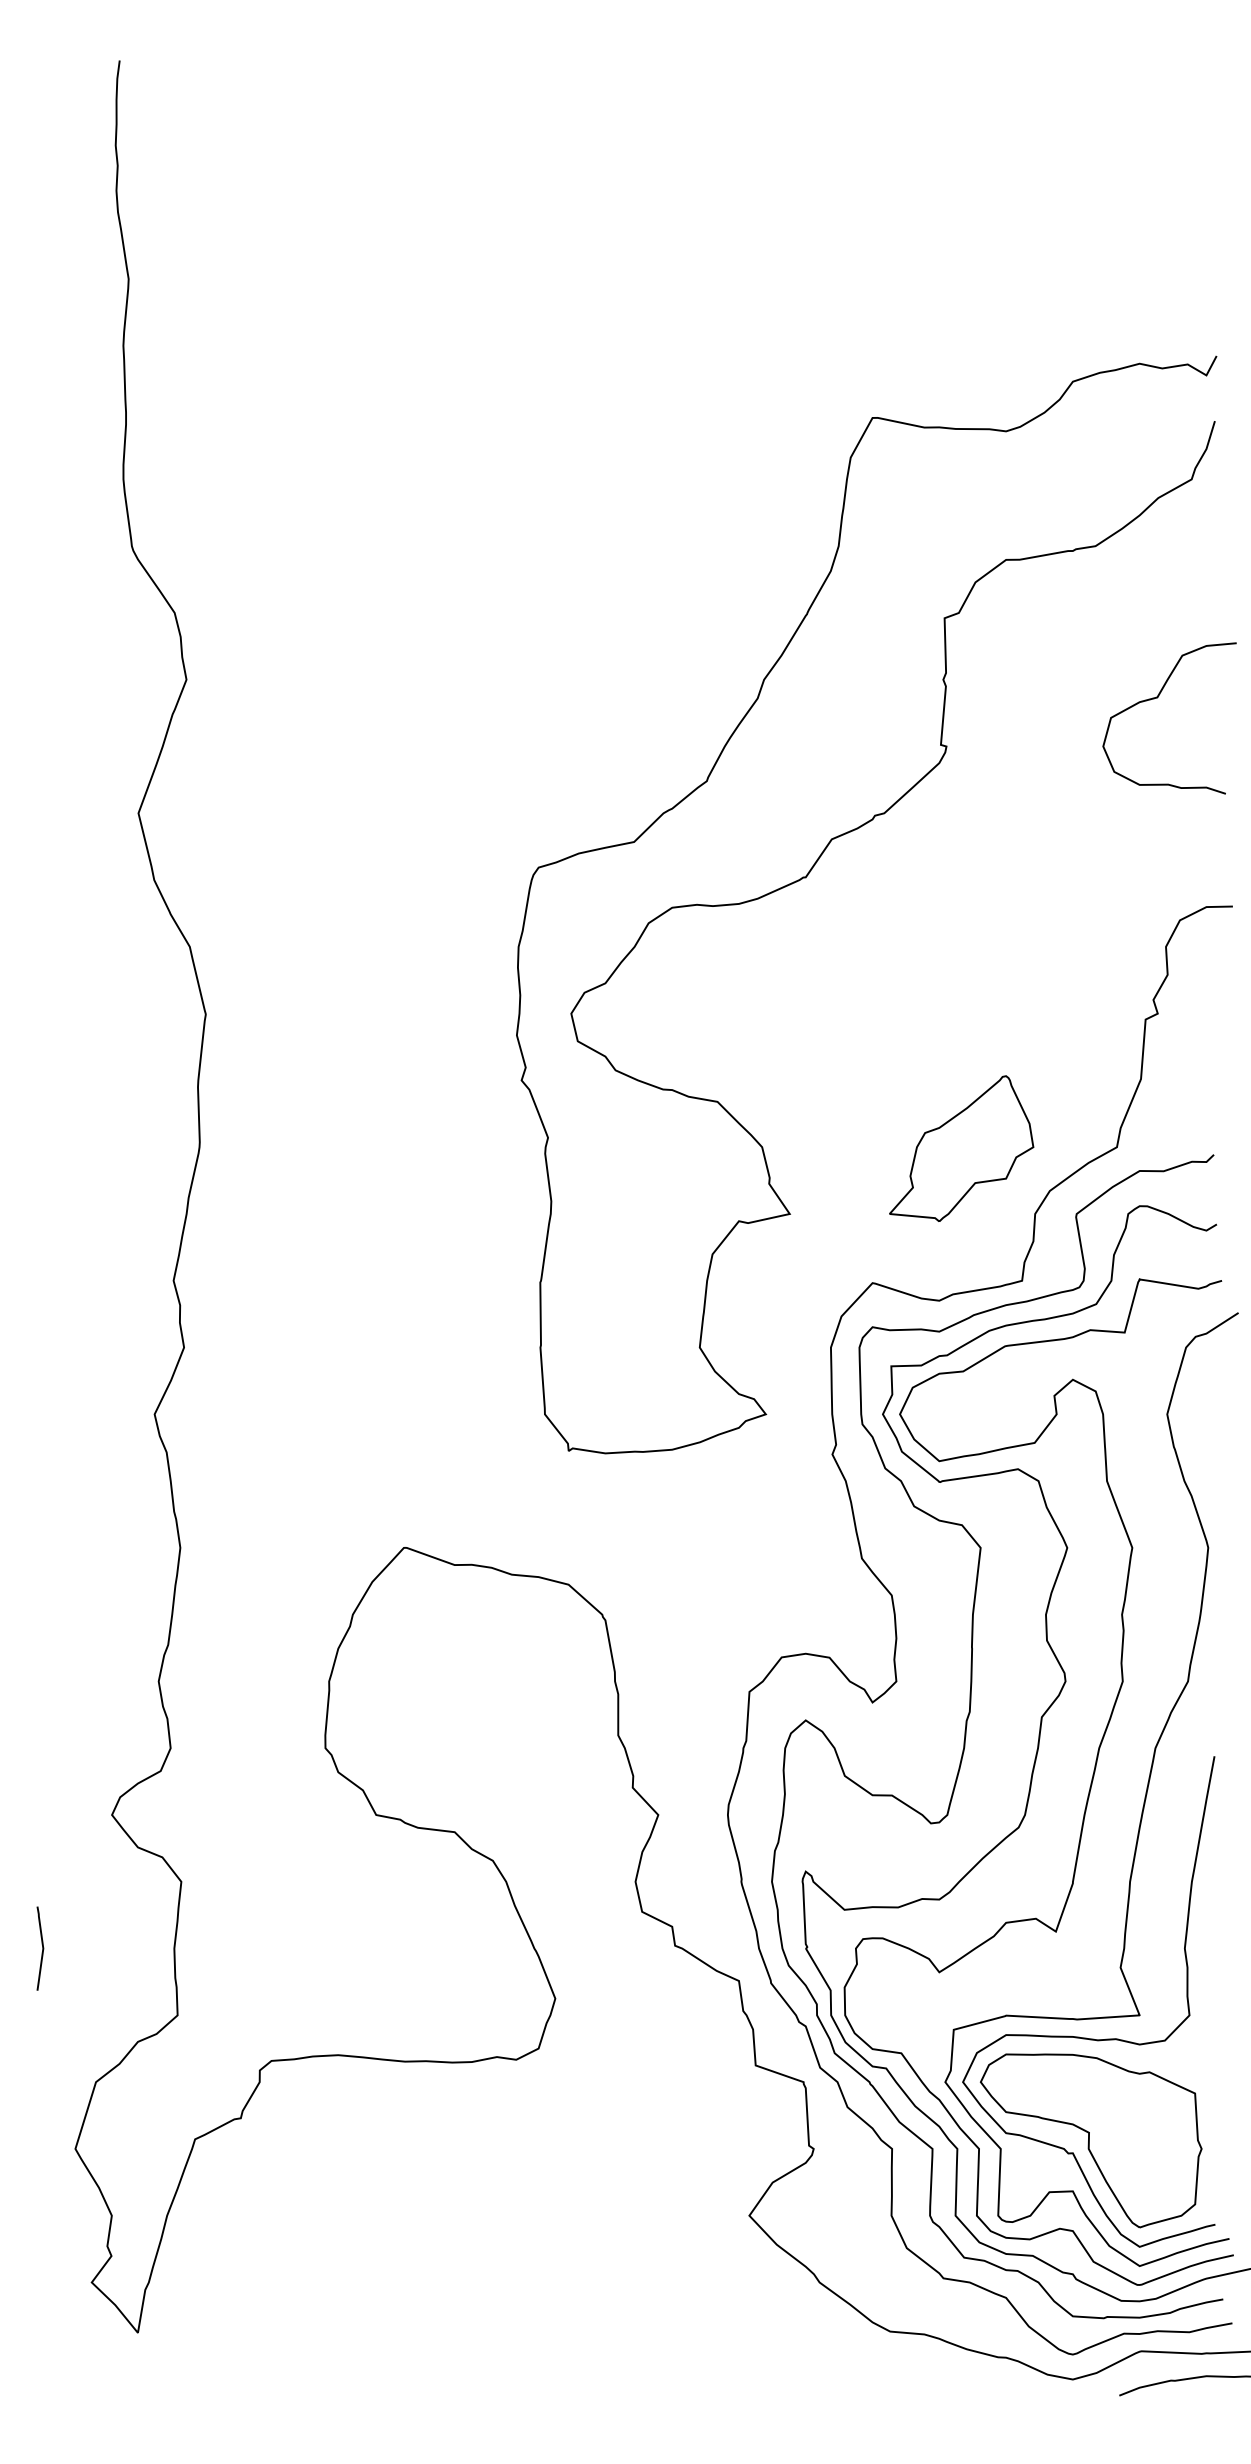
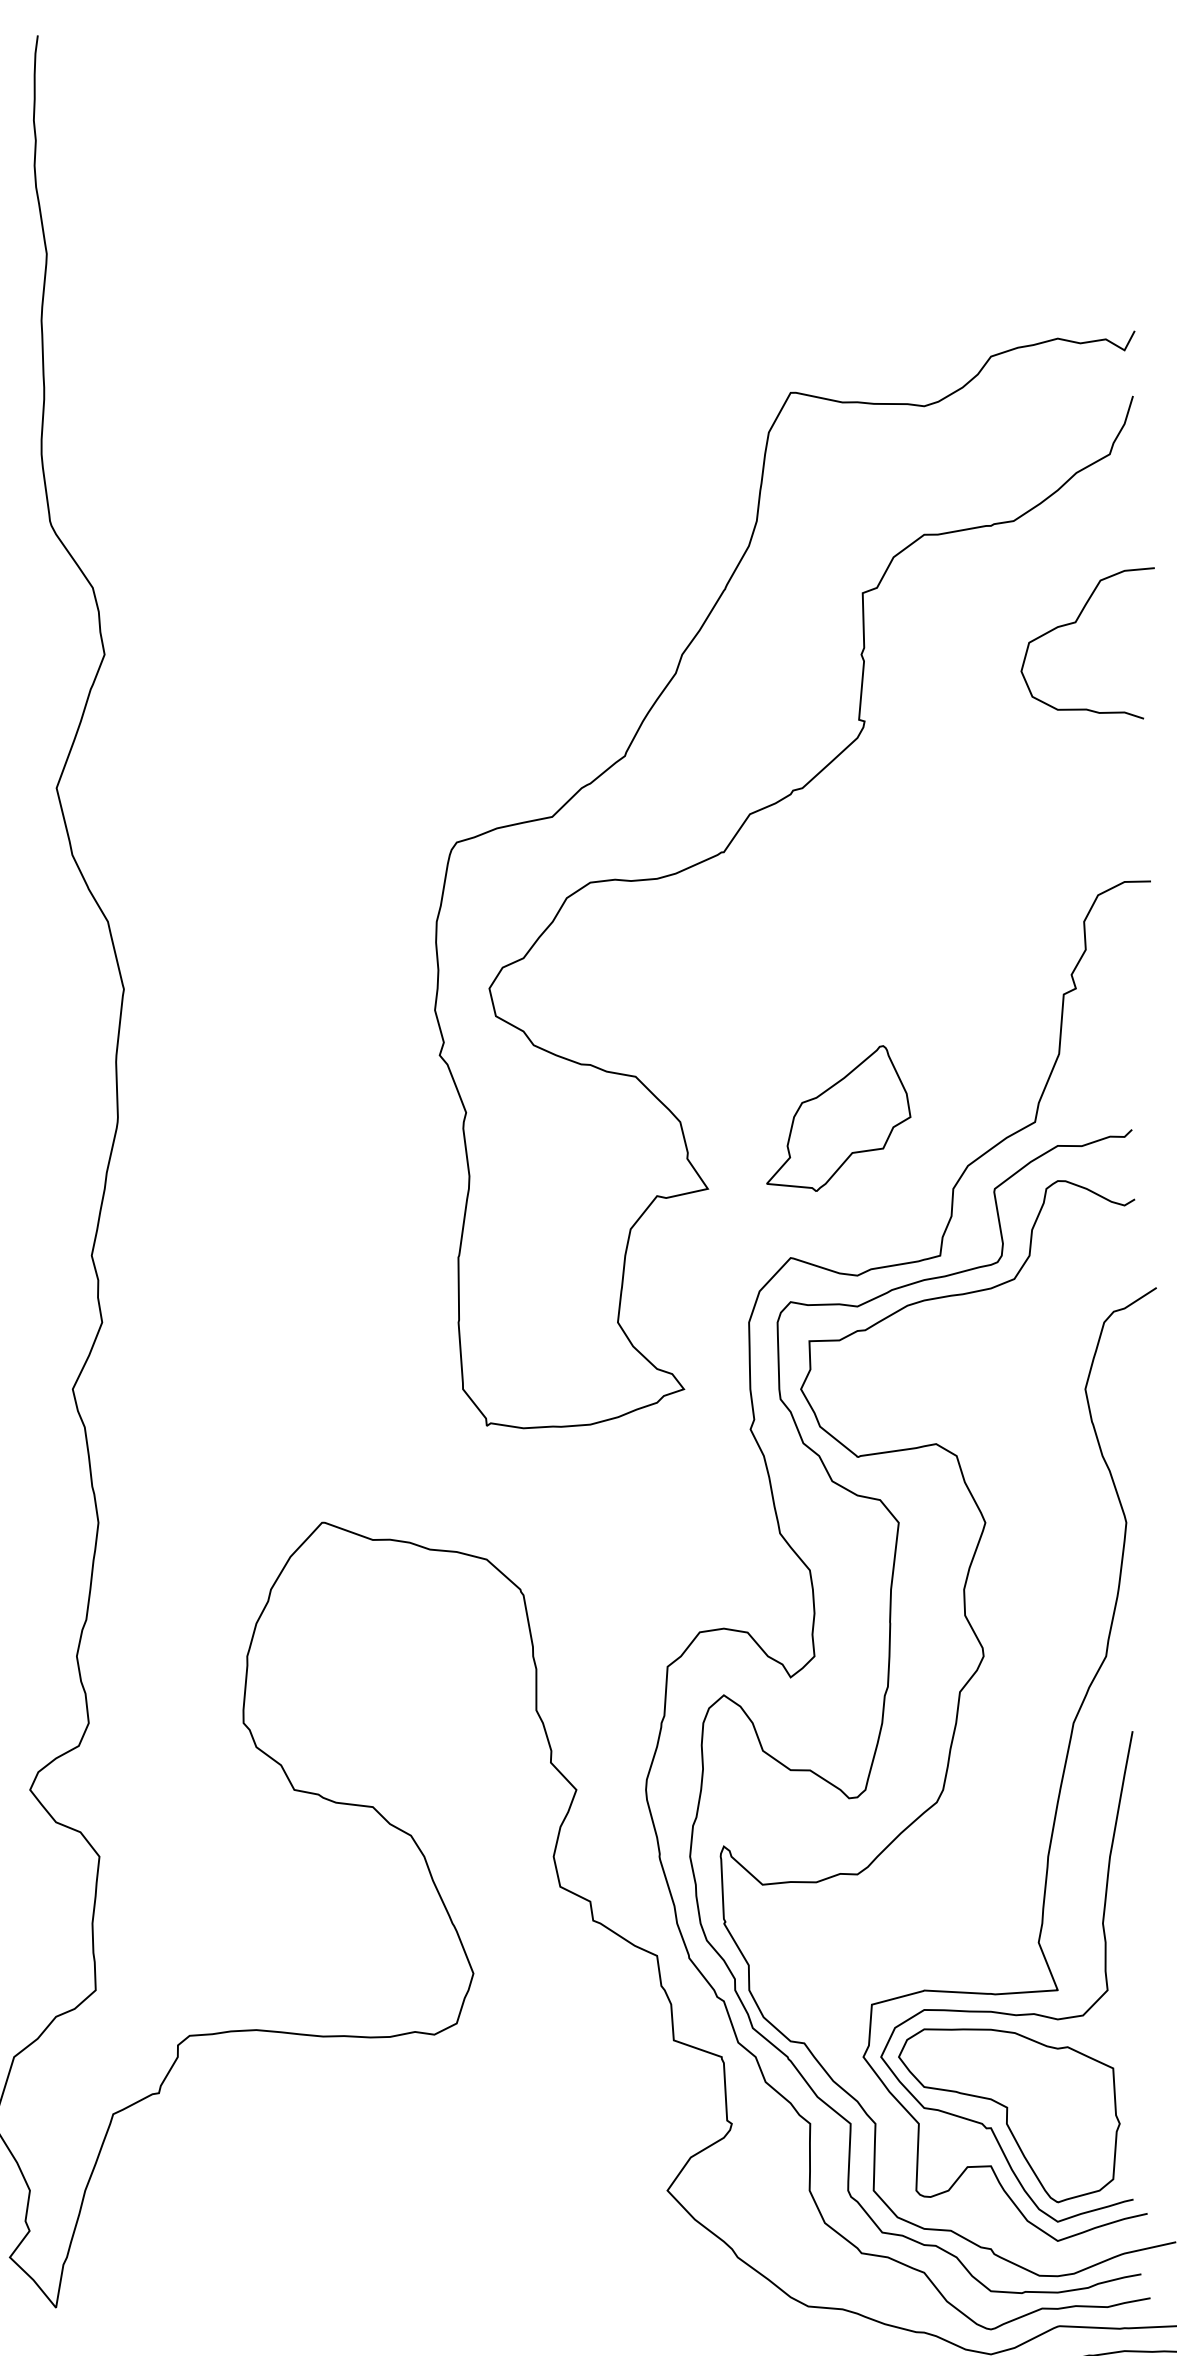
curve: (1157, 698) -> (1075, 623), moved
part: (961, 1148) -> (838, 1118), moved
curve: (1087, 1795) -> (1005, 1770), removed

